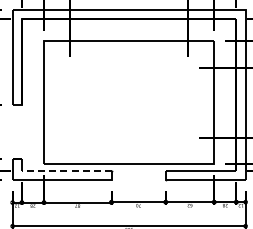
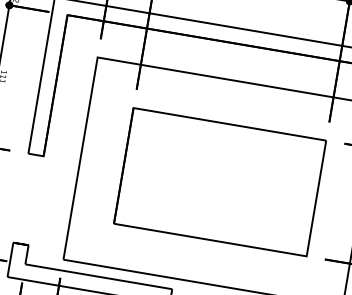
part: (128, 102) -> (219, 181), added
line: (66, 171) -> (98, 277), dashed -> solid

